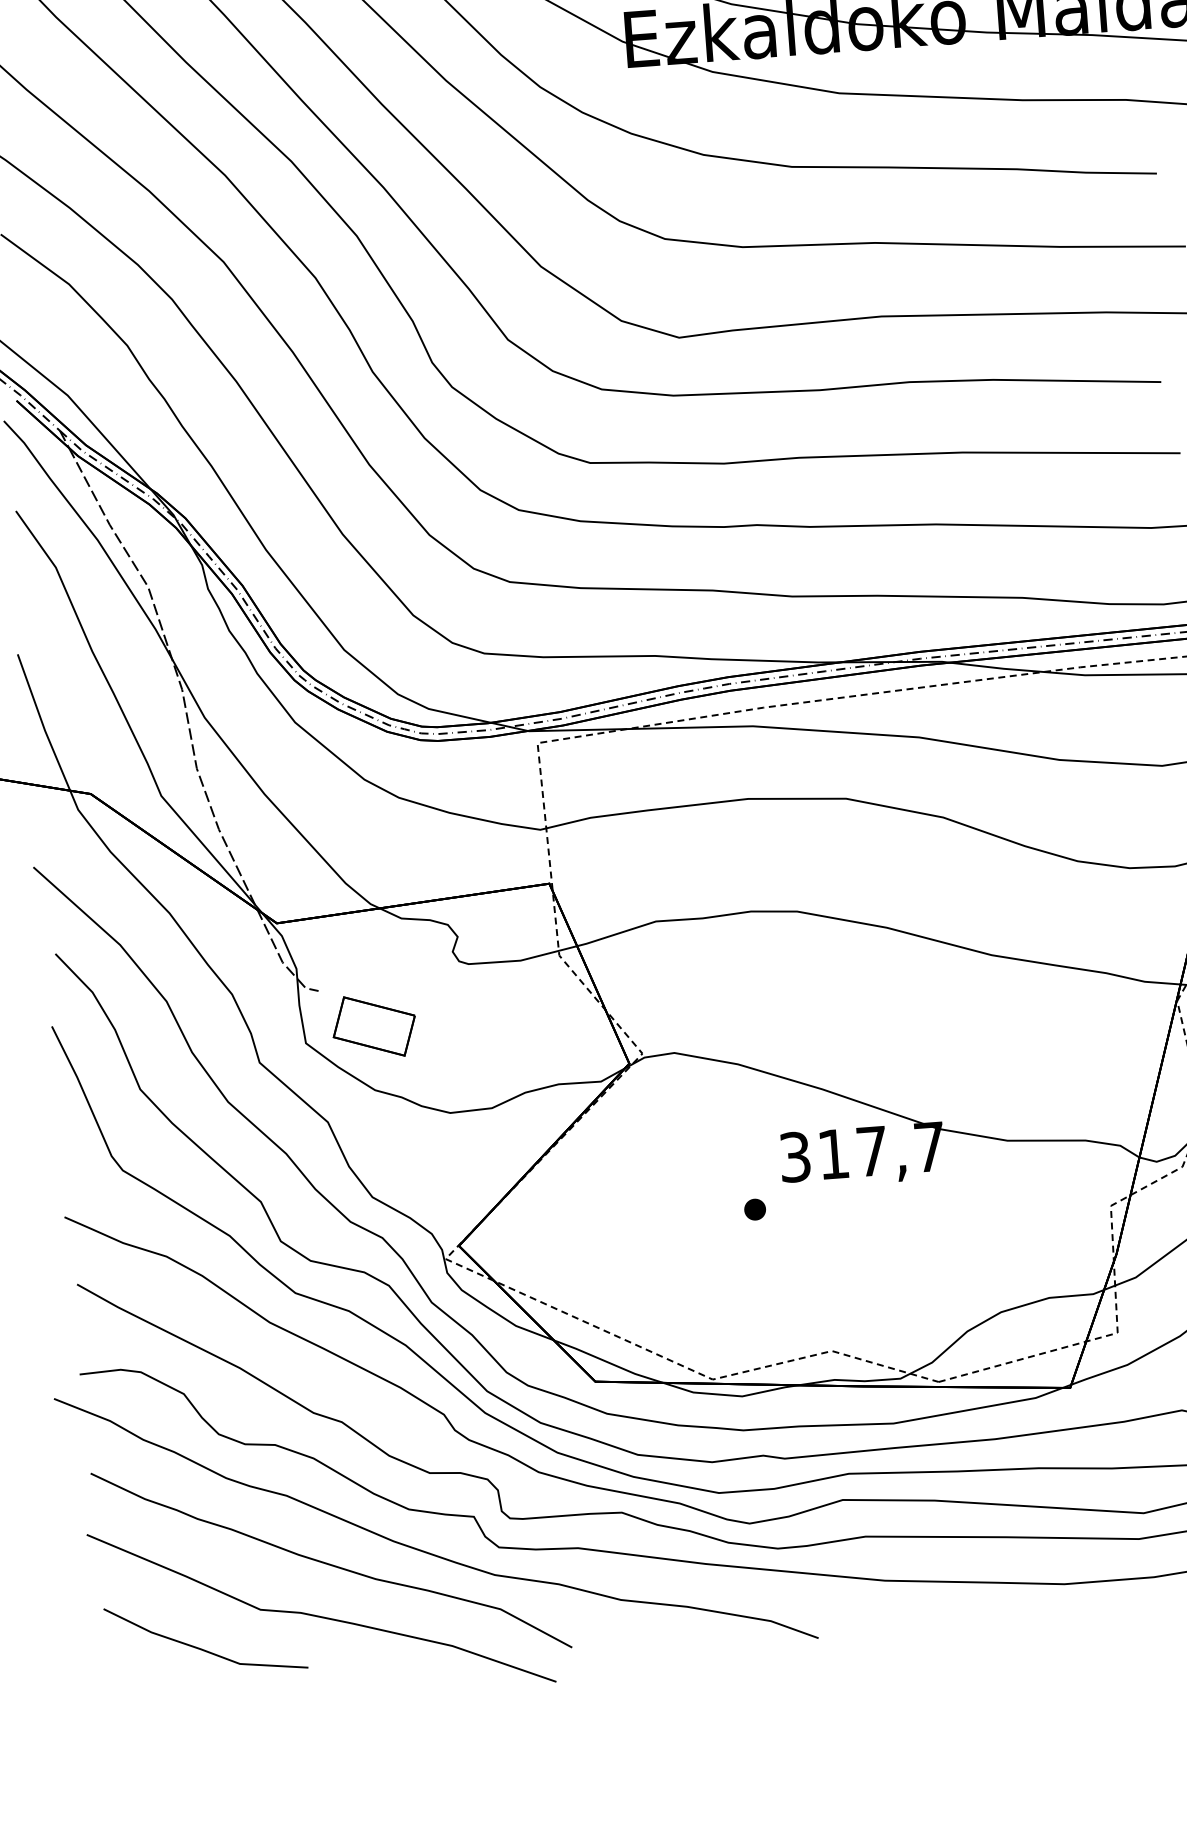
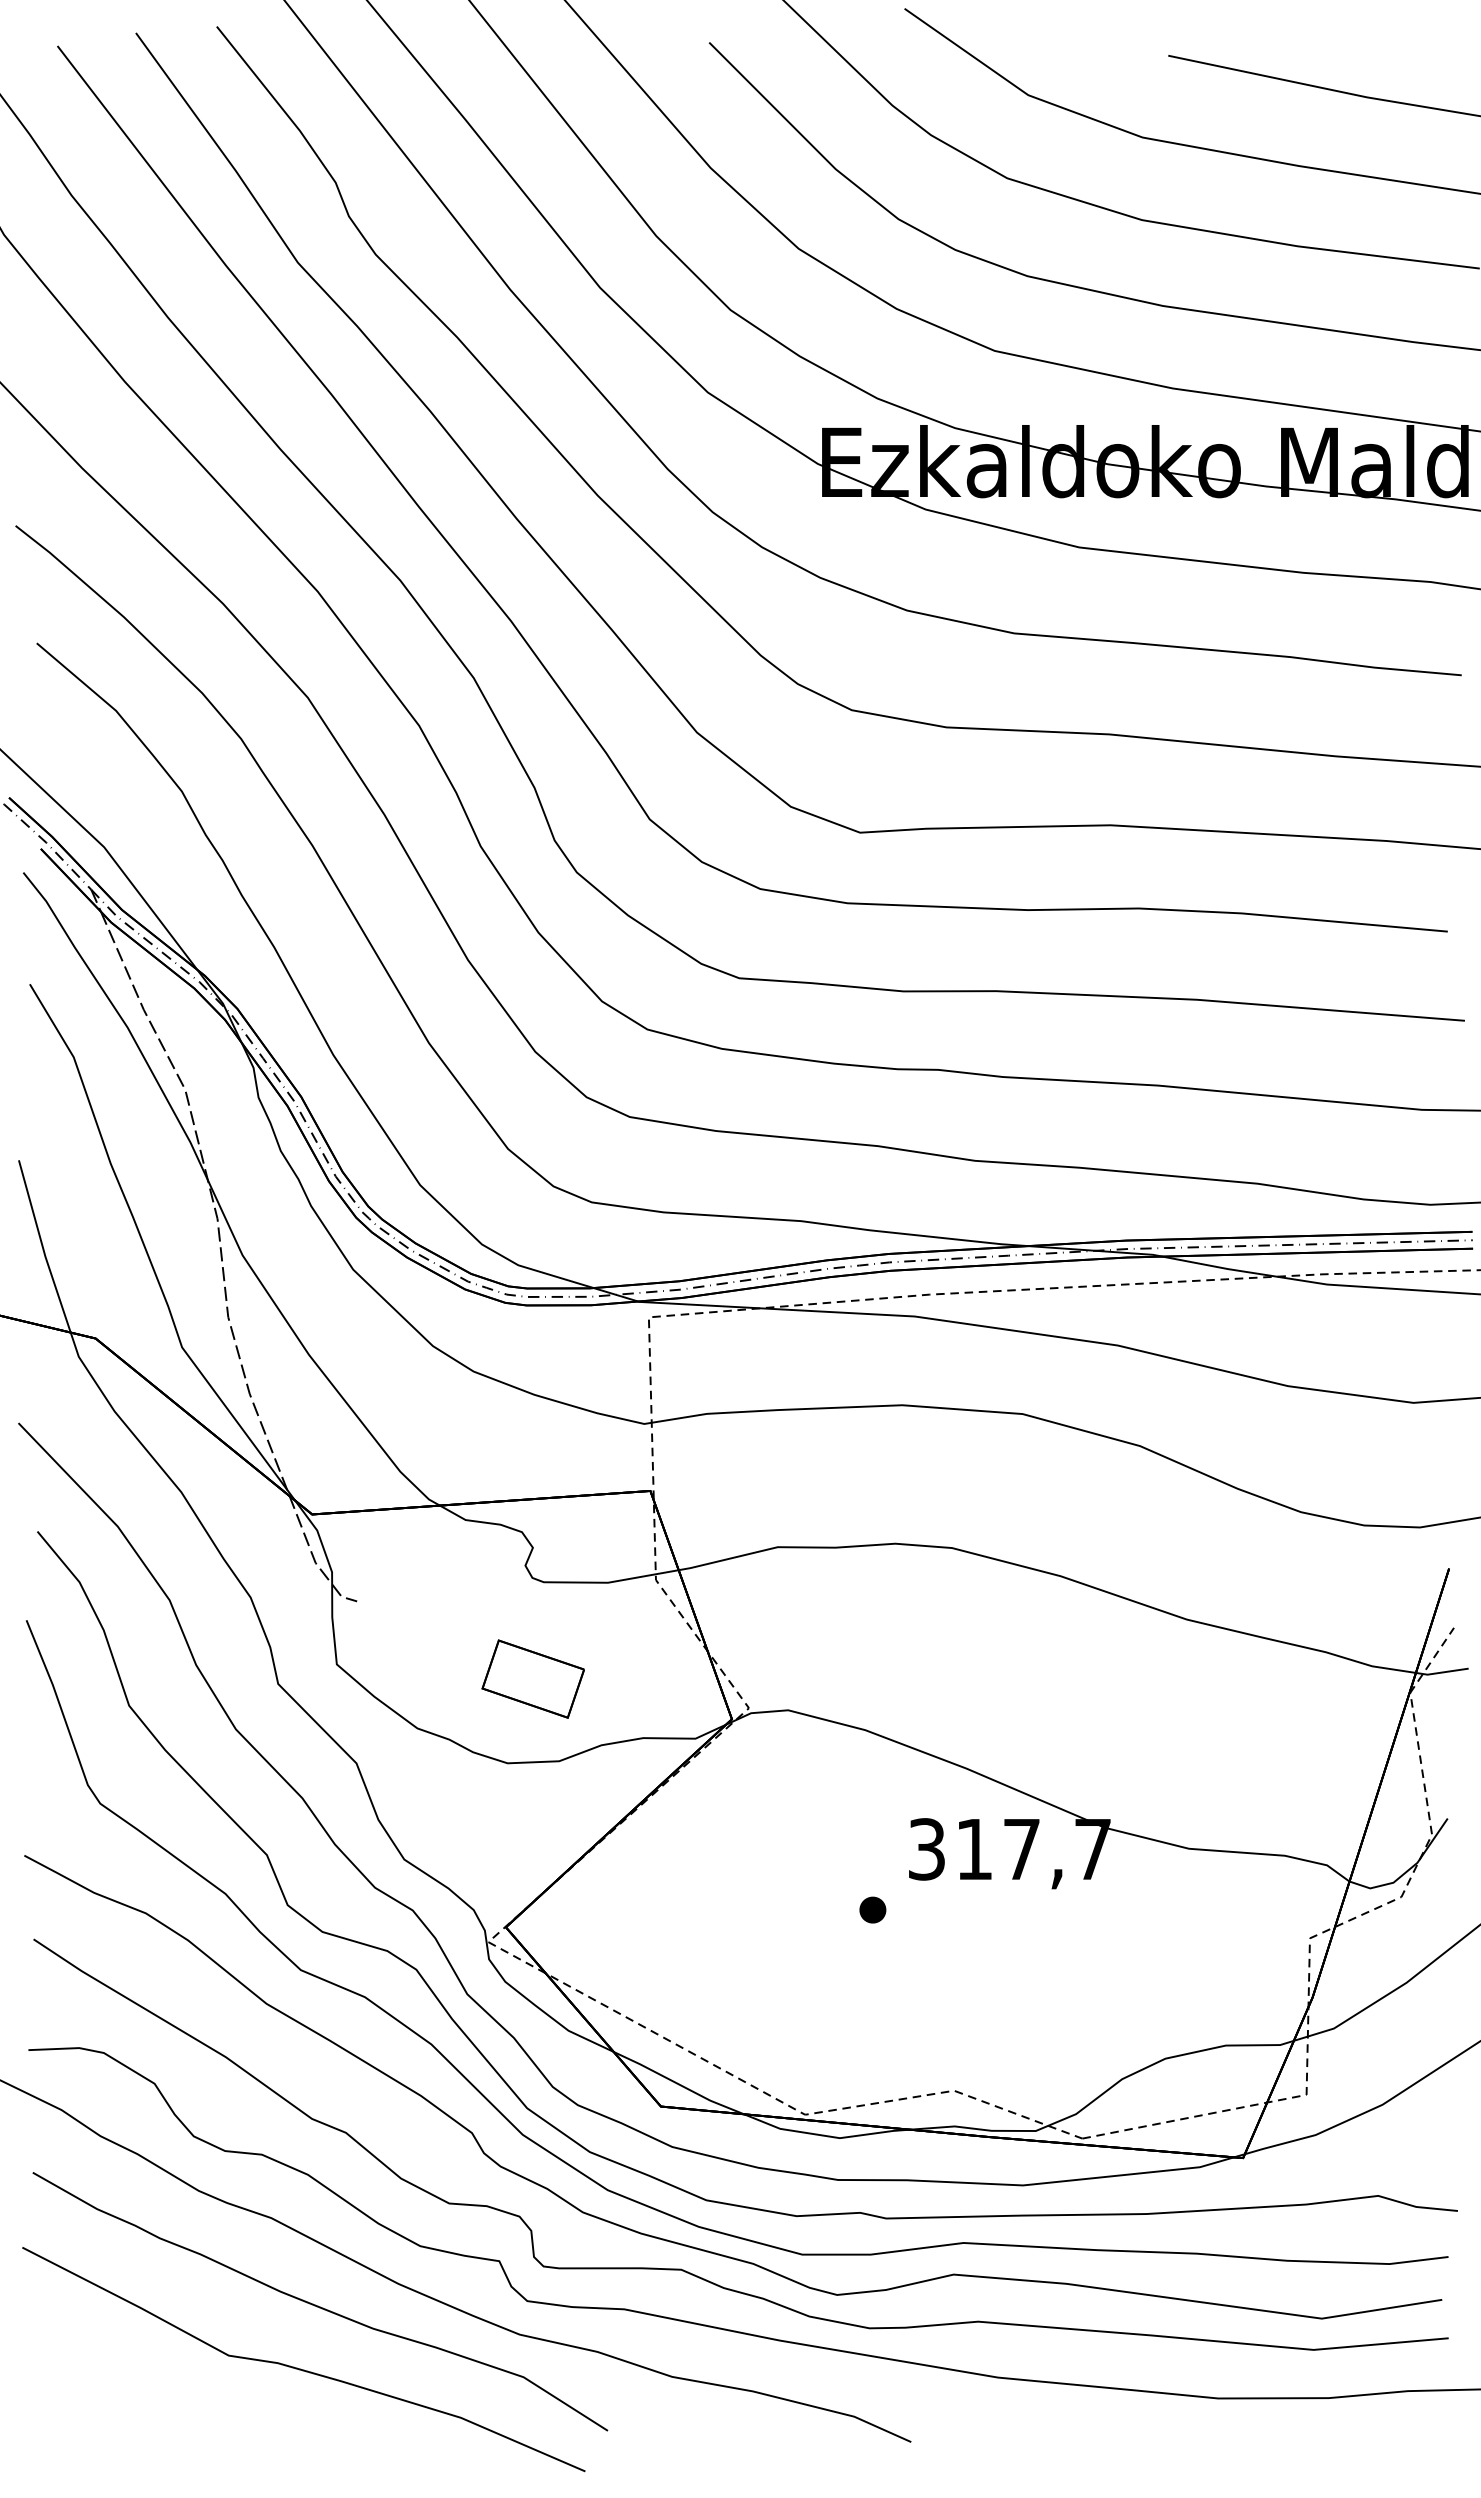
part: (373, 1026) -> (532, 1678), moved
line: (201, 1648) -> (152, 2397), removed

